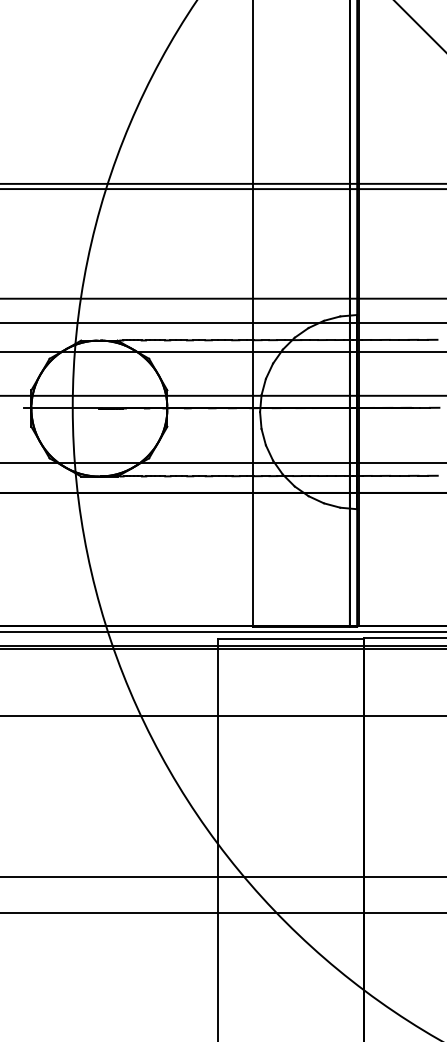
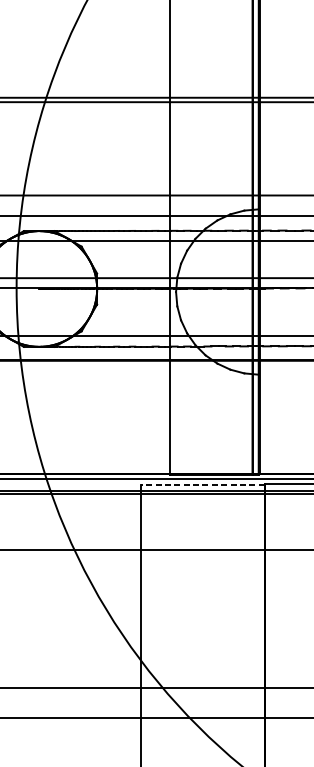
line: (291, 638) -> (202, 484), solid -> dashed

